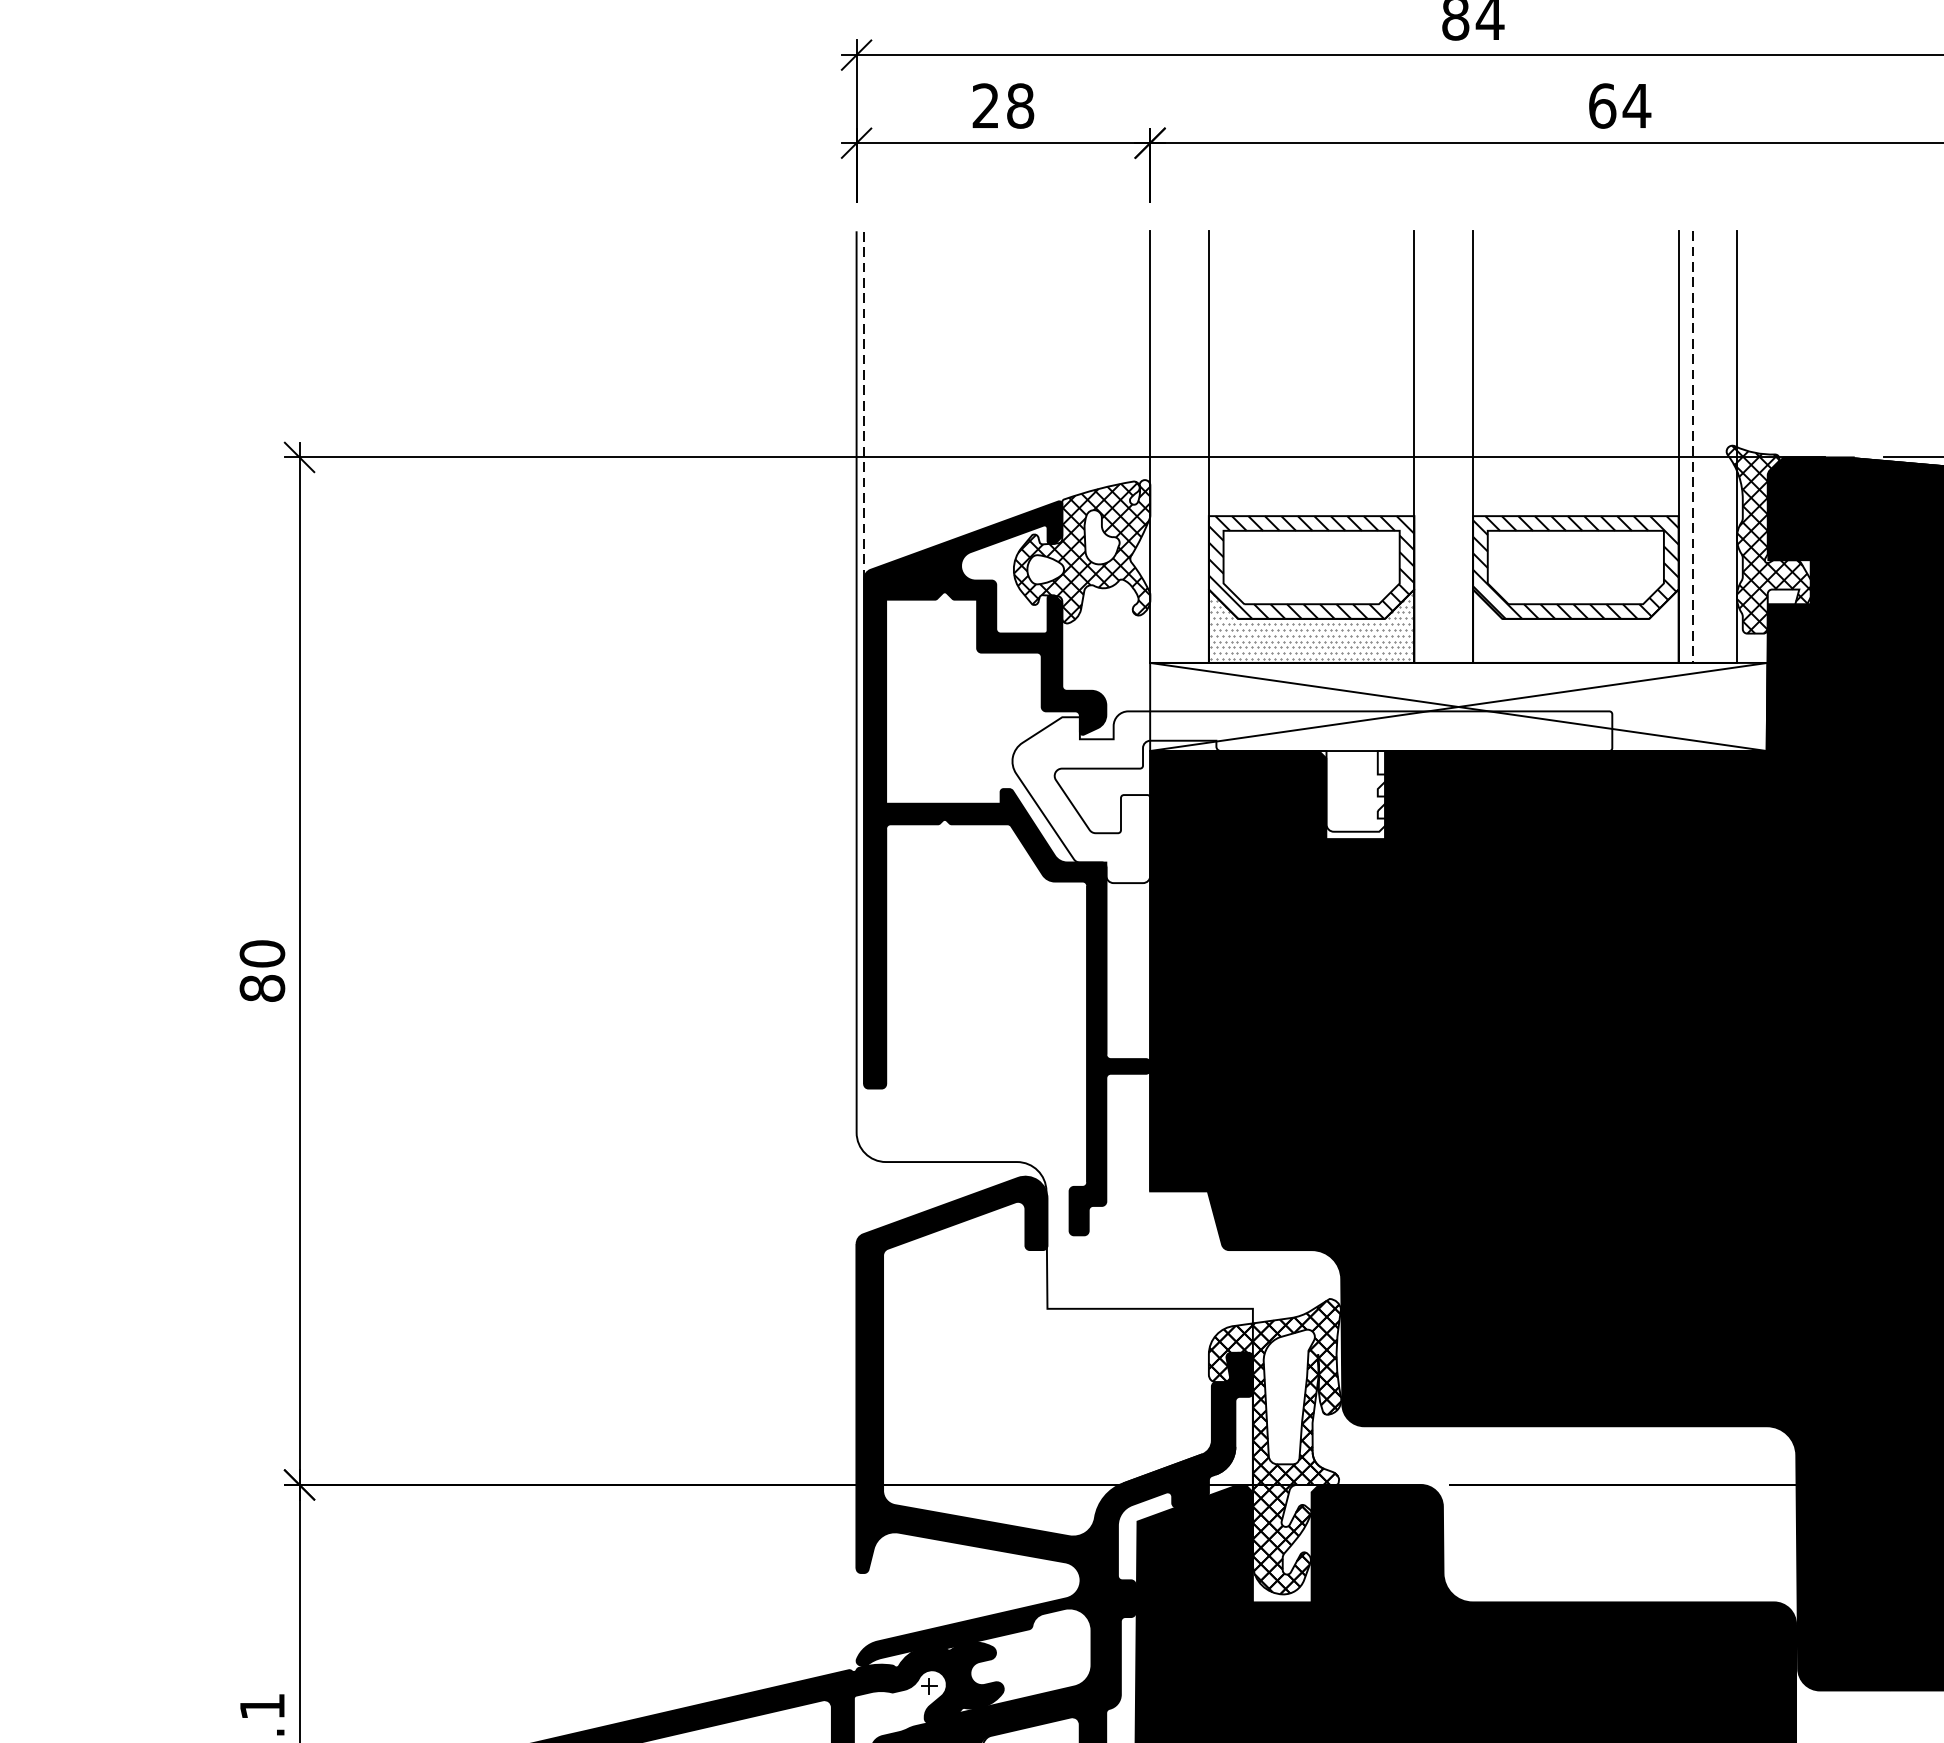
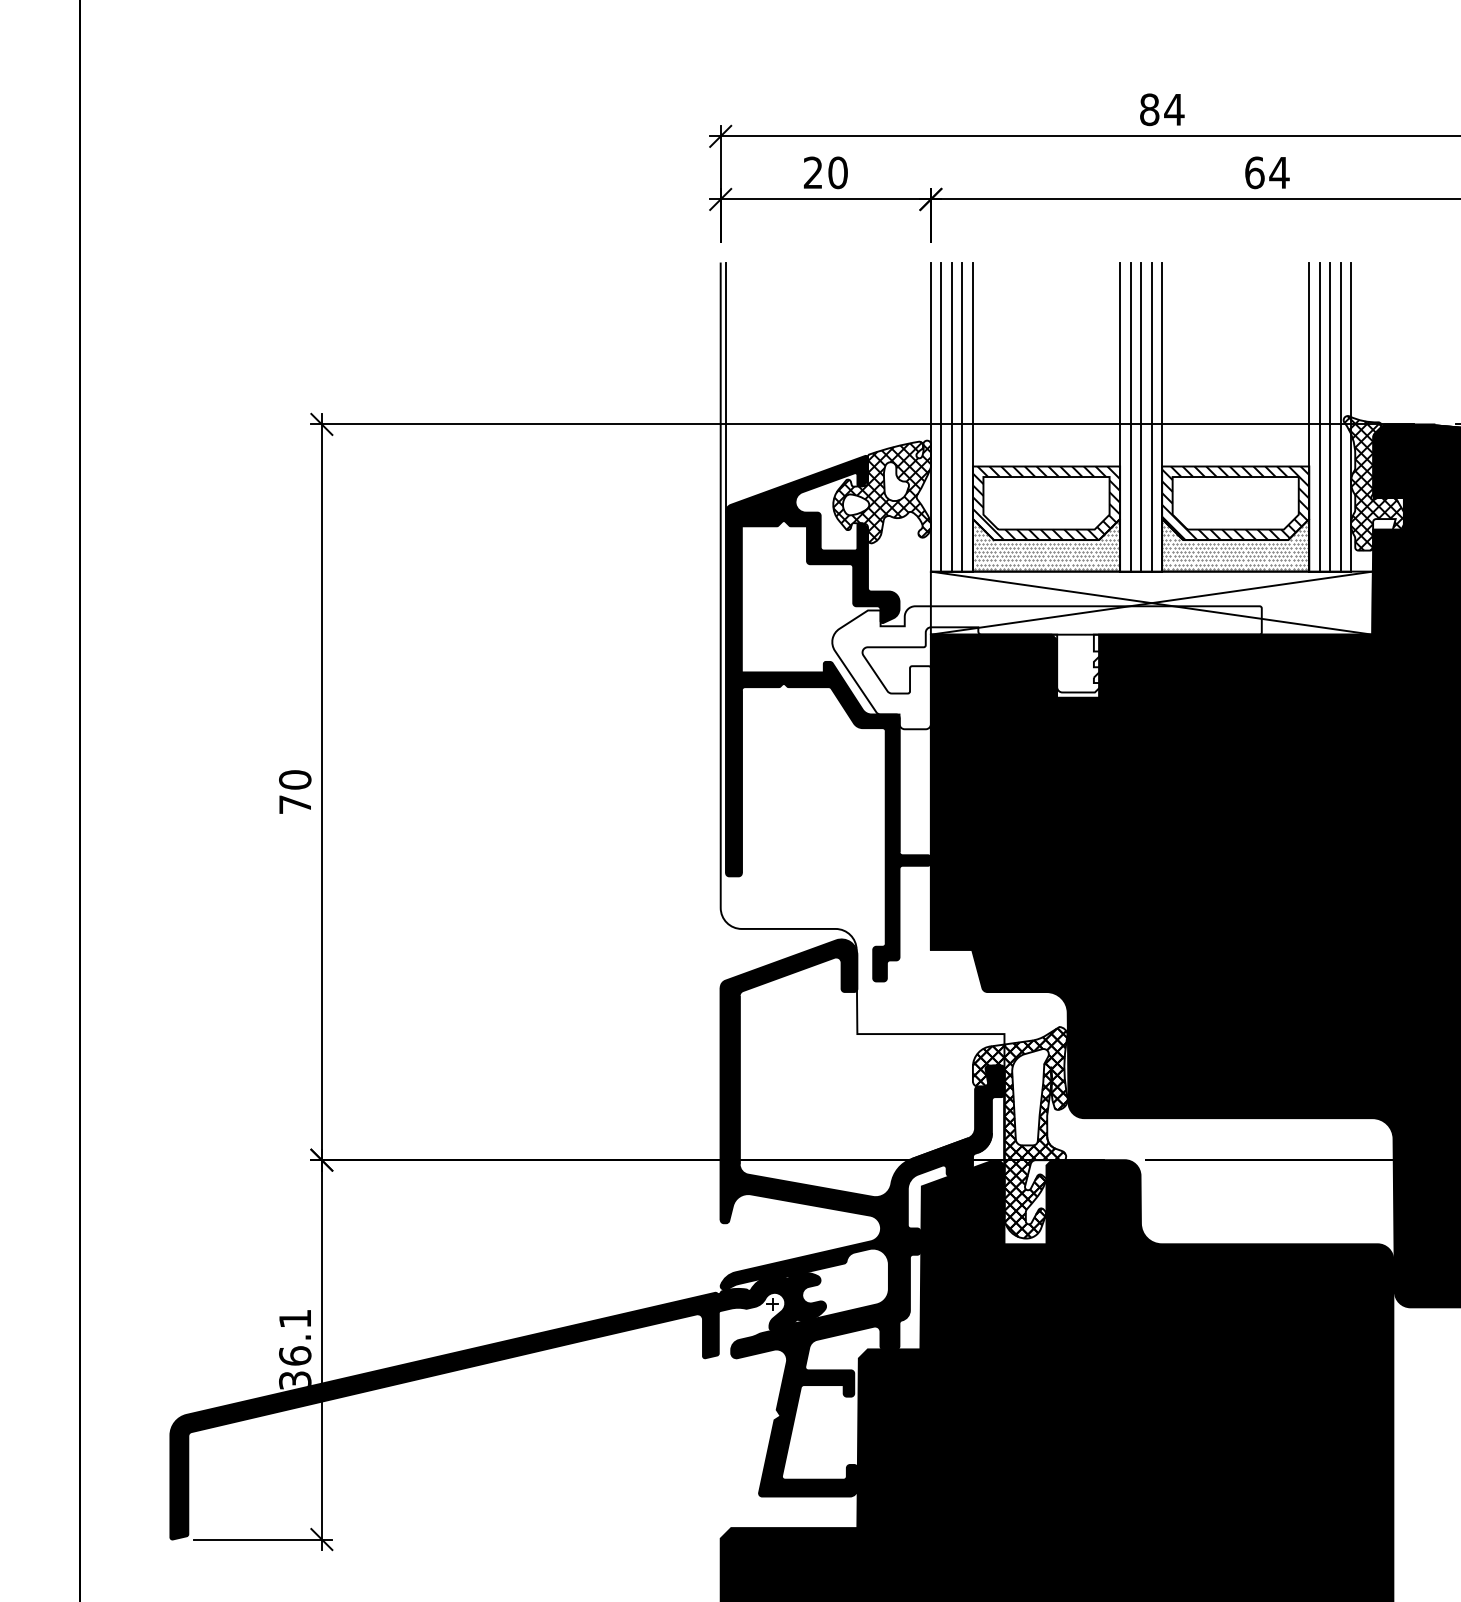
text: (1019, 105) -> (837, 172), 28 -> 20
line: (864, 405) -> (726, 387), dashed -> solid
line: (1164, 446) -> (941, 416), added
line: (1178, 446) -> (951, 416), added
line: (1194, 446) -> (962, 416), added
line: (1428, 446) -> (1130, 416), added
line: (1444, 446) -> (1141, 416), added
line: (1458, 446) -> (1151, 416), added
line: (1708, 446) -> (1330, 416), added
line: (1722, 446) -> (1340, 416), added
line: (1692, 447) -> (1319, 417), dashed -> solid
hatch: (1575, 626) -> (1235, 545), added
text: (262, 988) -> (295, 804), 80 -> 70

